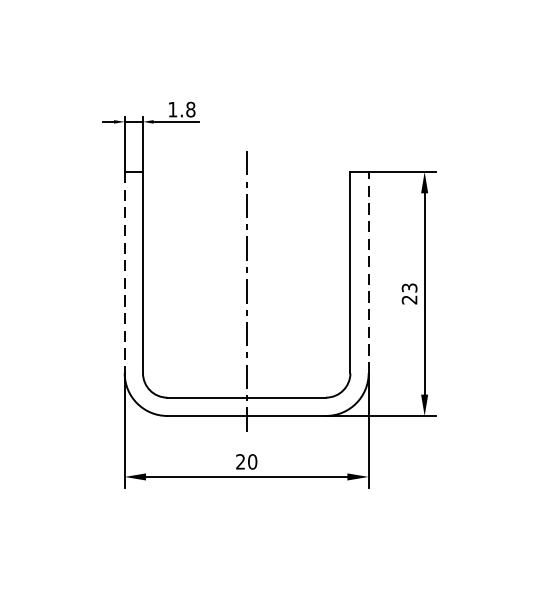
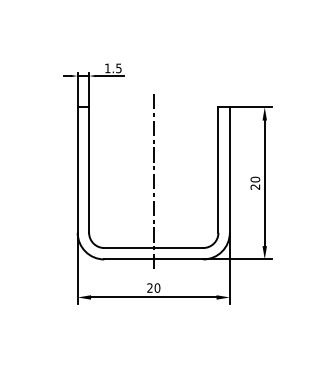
text: (190, 109) -> (118, 68), 1.8 -> 1.5
line: (124, 273) -> (77, 170), dashed -> solid
line: (368, 273) -> (229, 170), dashed -> solid
text: (409, 287) -> (255, 179), 23 -> 20

